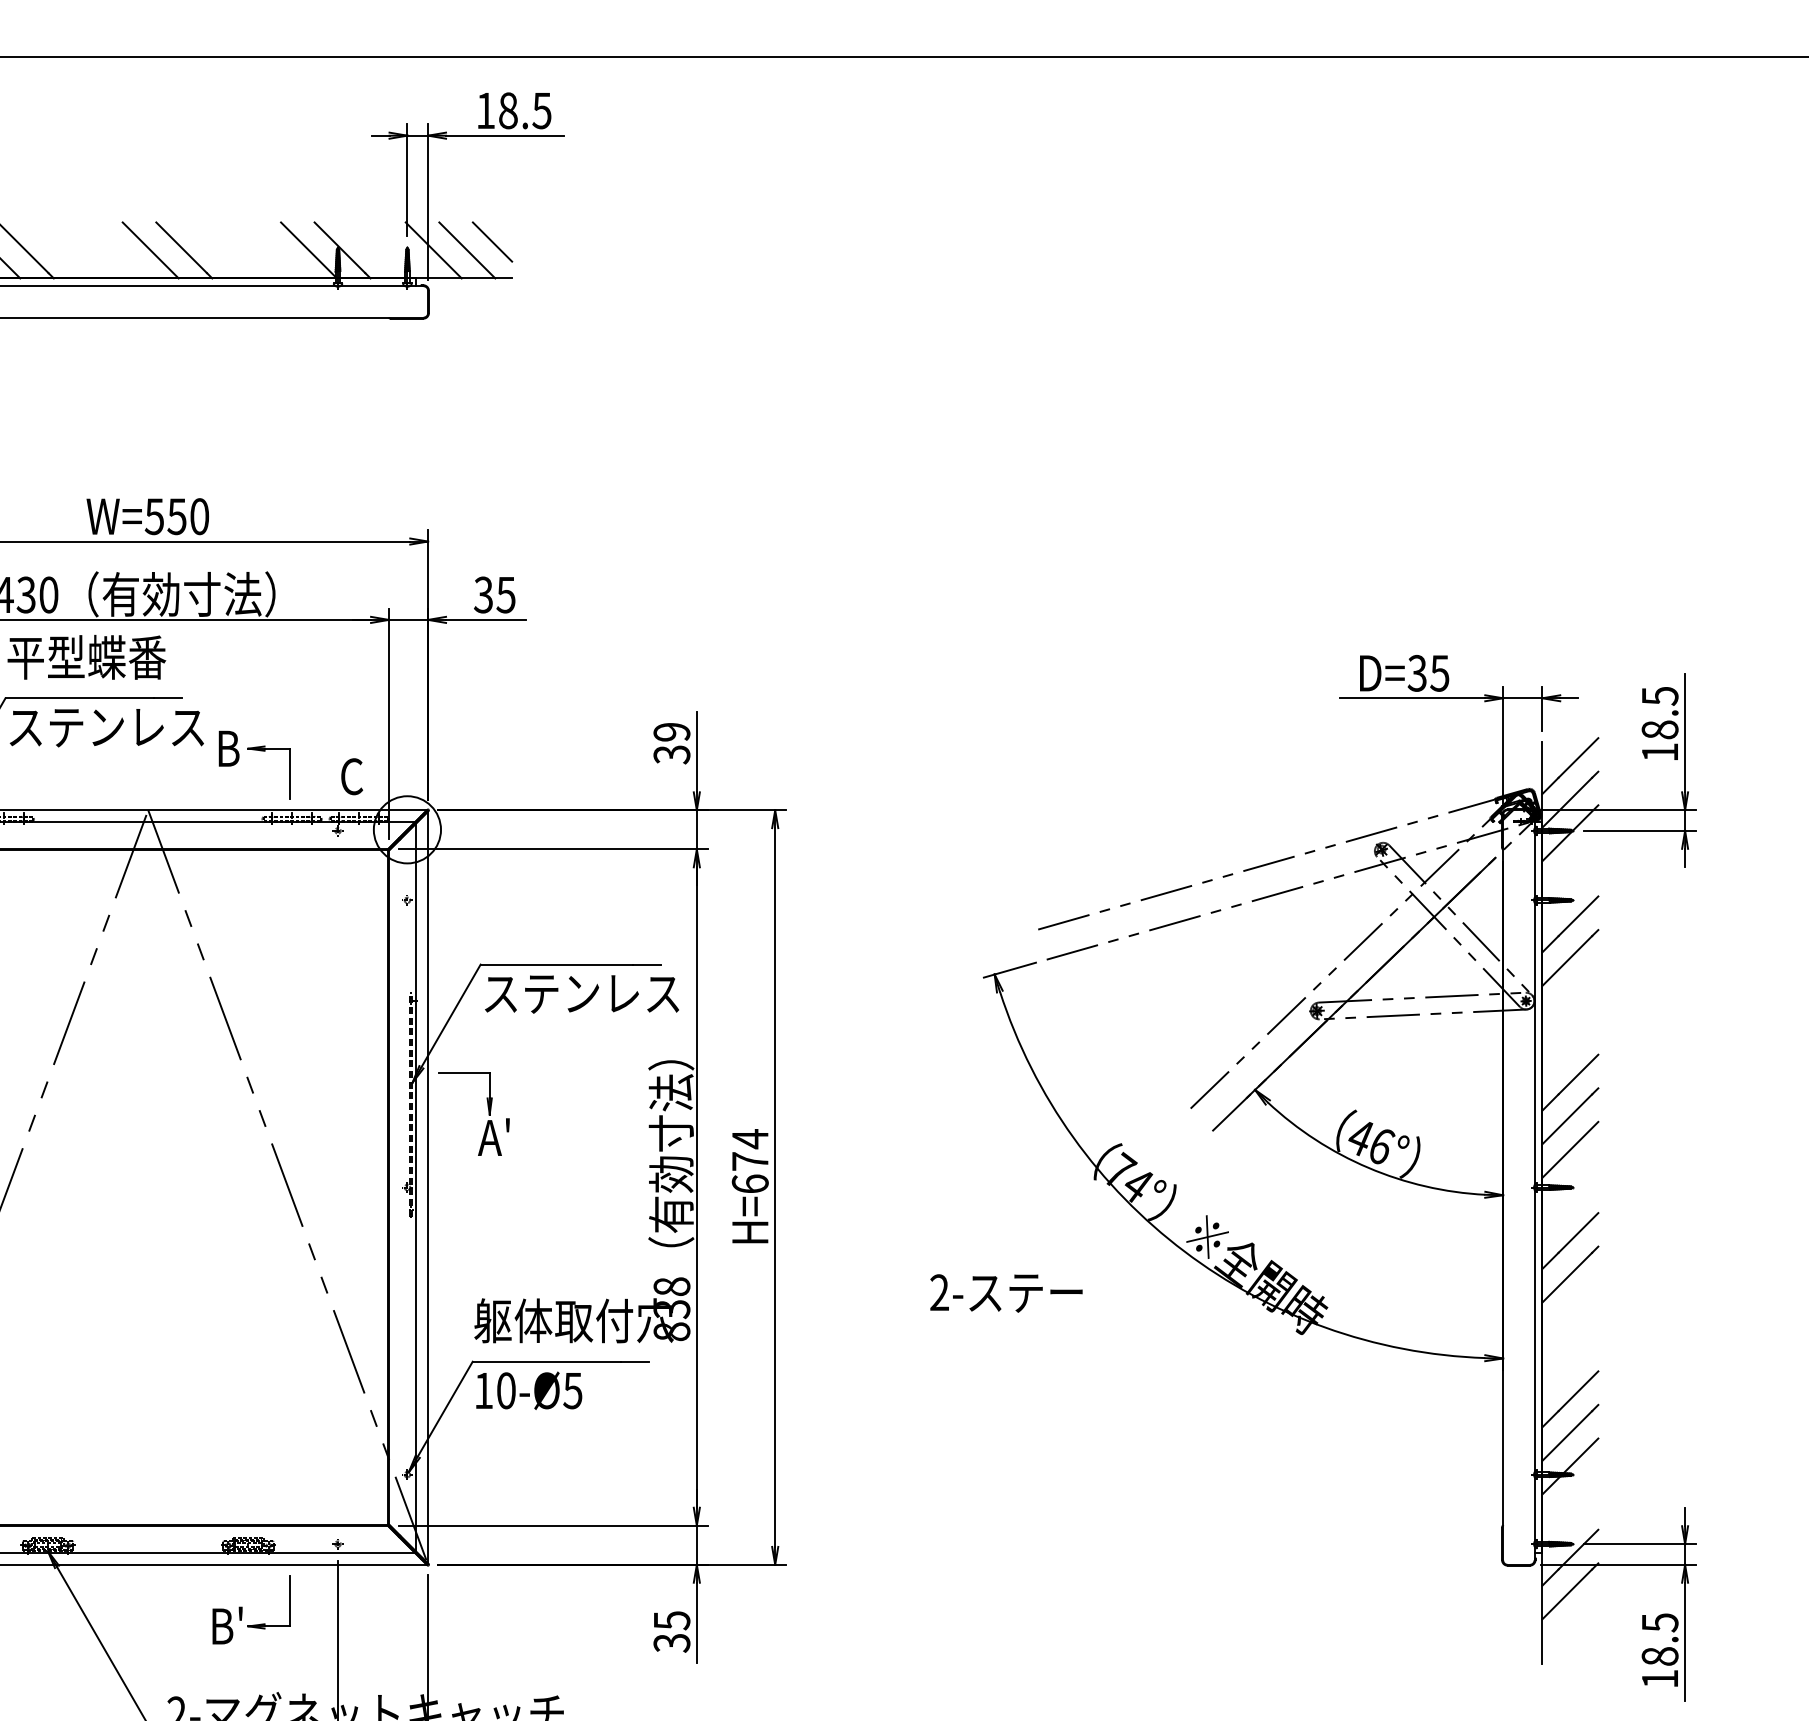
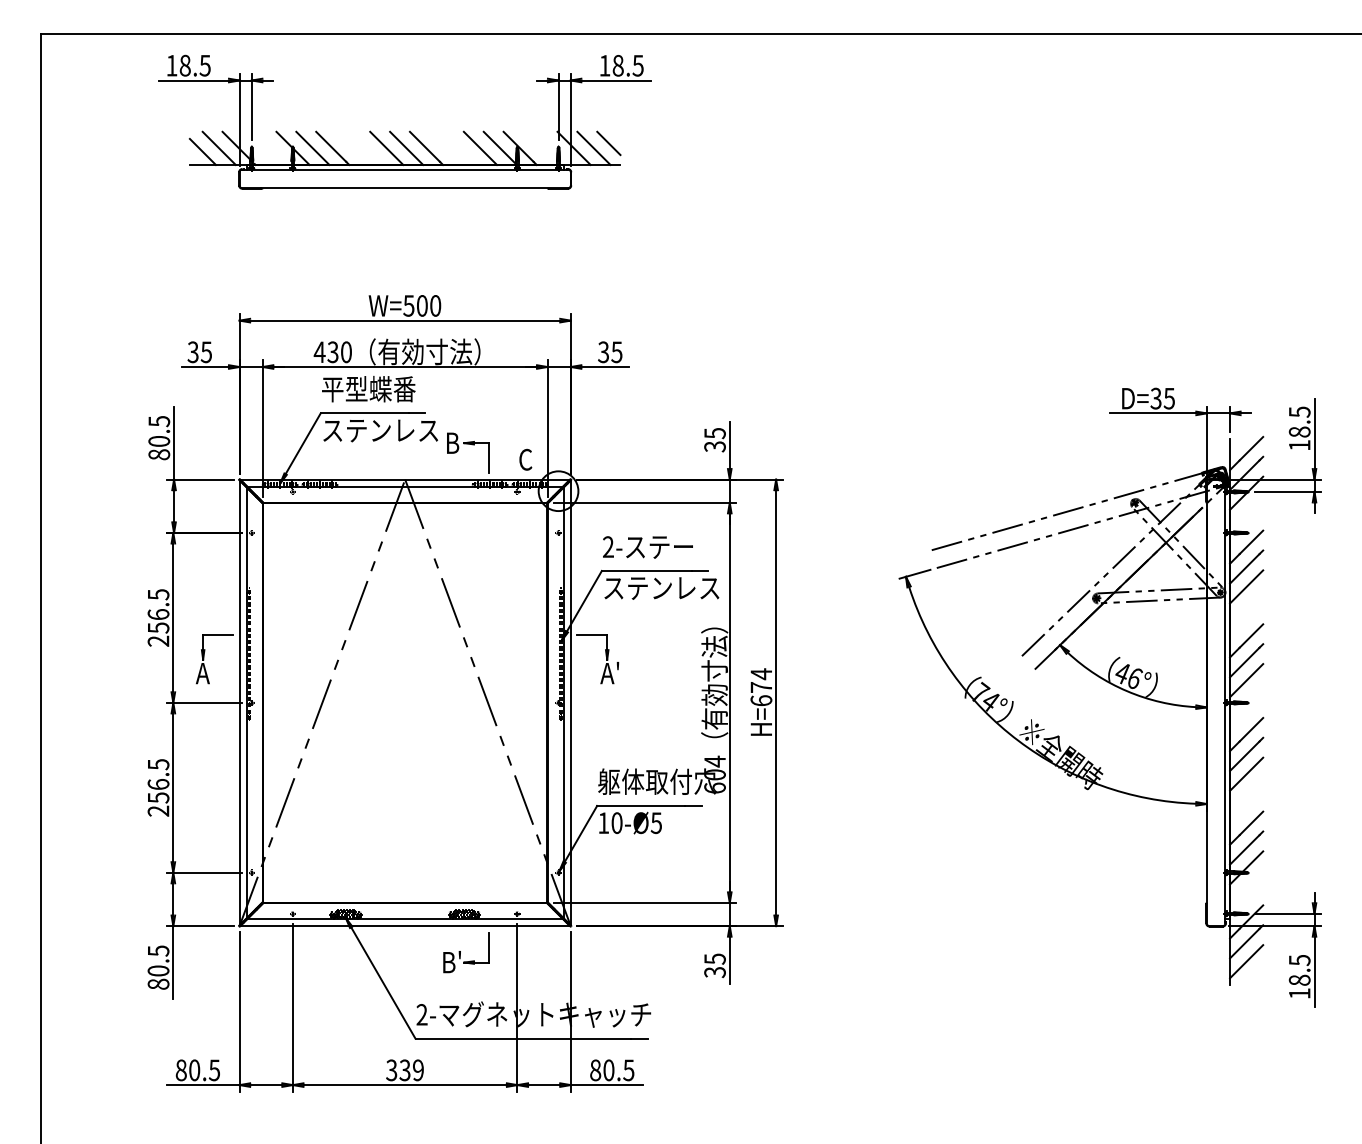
line: (116, 248) -> (386, 147), added
line: (275, 248) -> (480, 147), added
text: (175, 515) -> (421, 305), W=550 -> W=500
text: (671, 732) -> (714, 433), 39 -> 35
line: (1570, 990) -> (1246, 586), added
text: (1005, 1293) -> (647, 547), moved
line: (1570, 1306) -> (1246, 773), added
text: (671, 1308) -> (714, 774), 838 -> 604
line: (1570, 1624) -> (1246, 961), added

